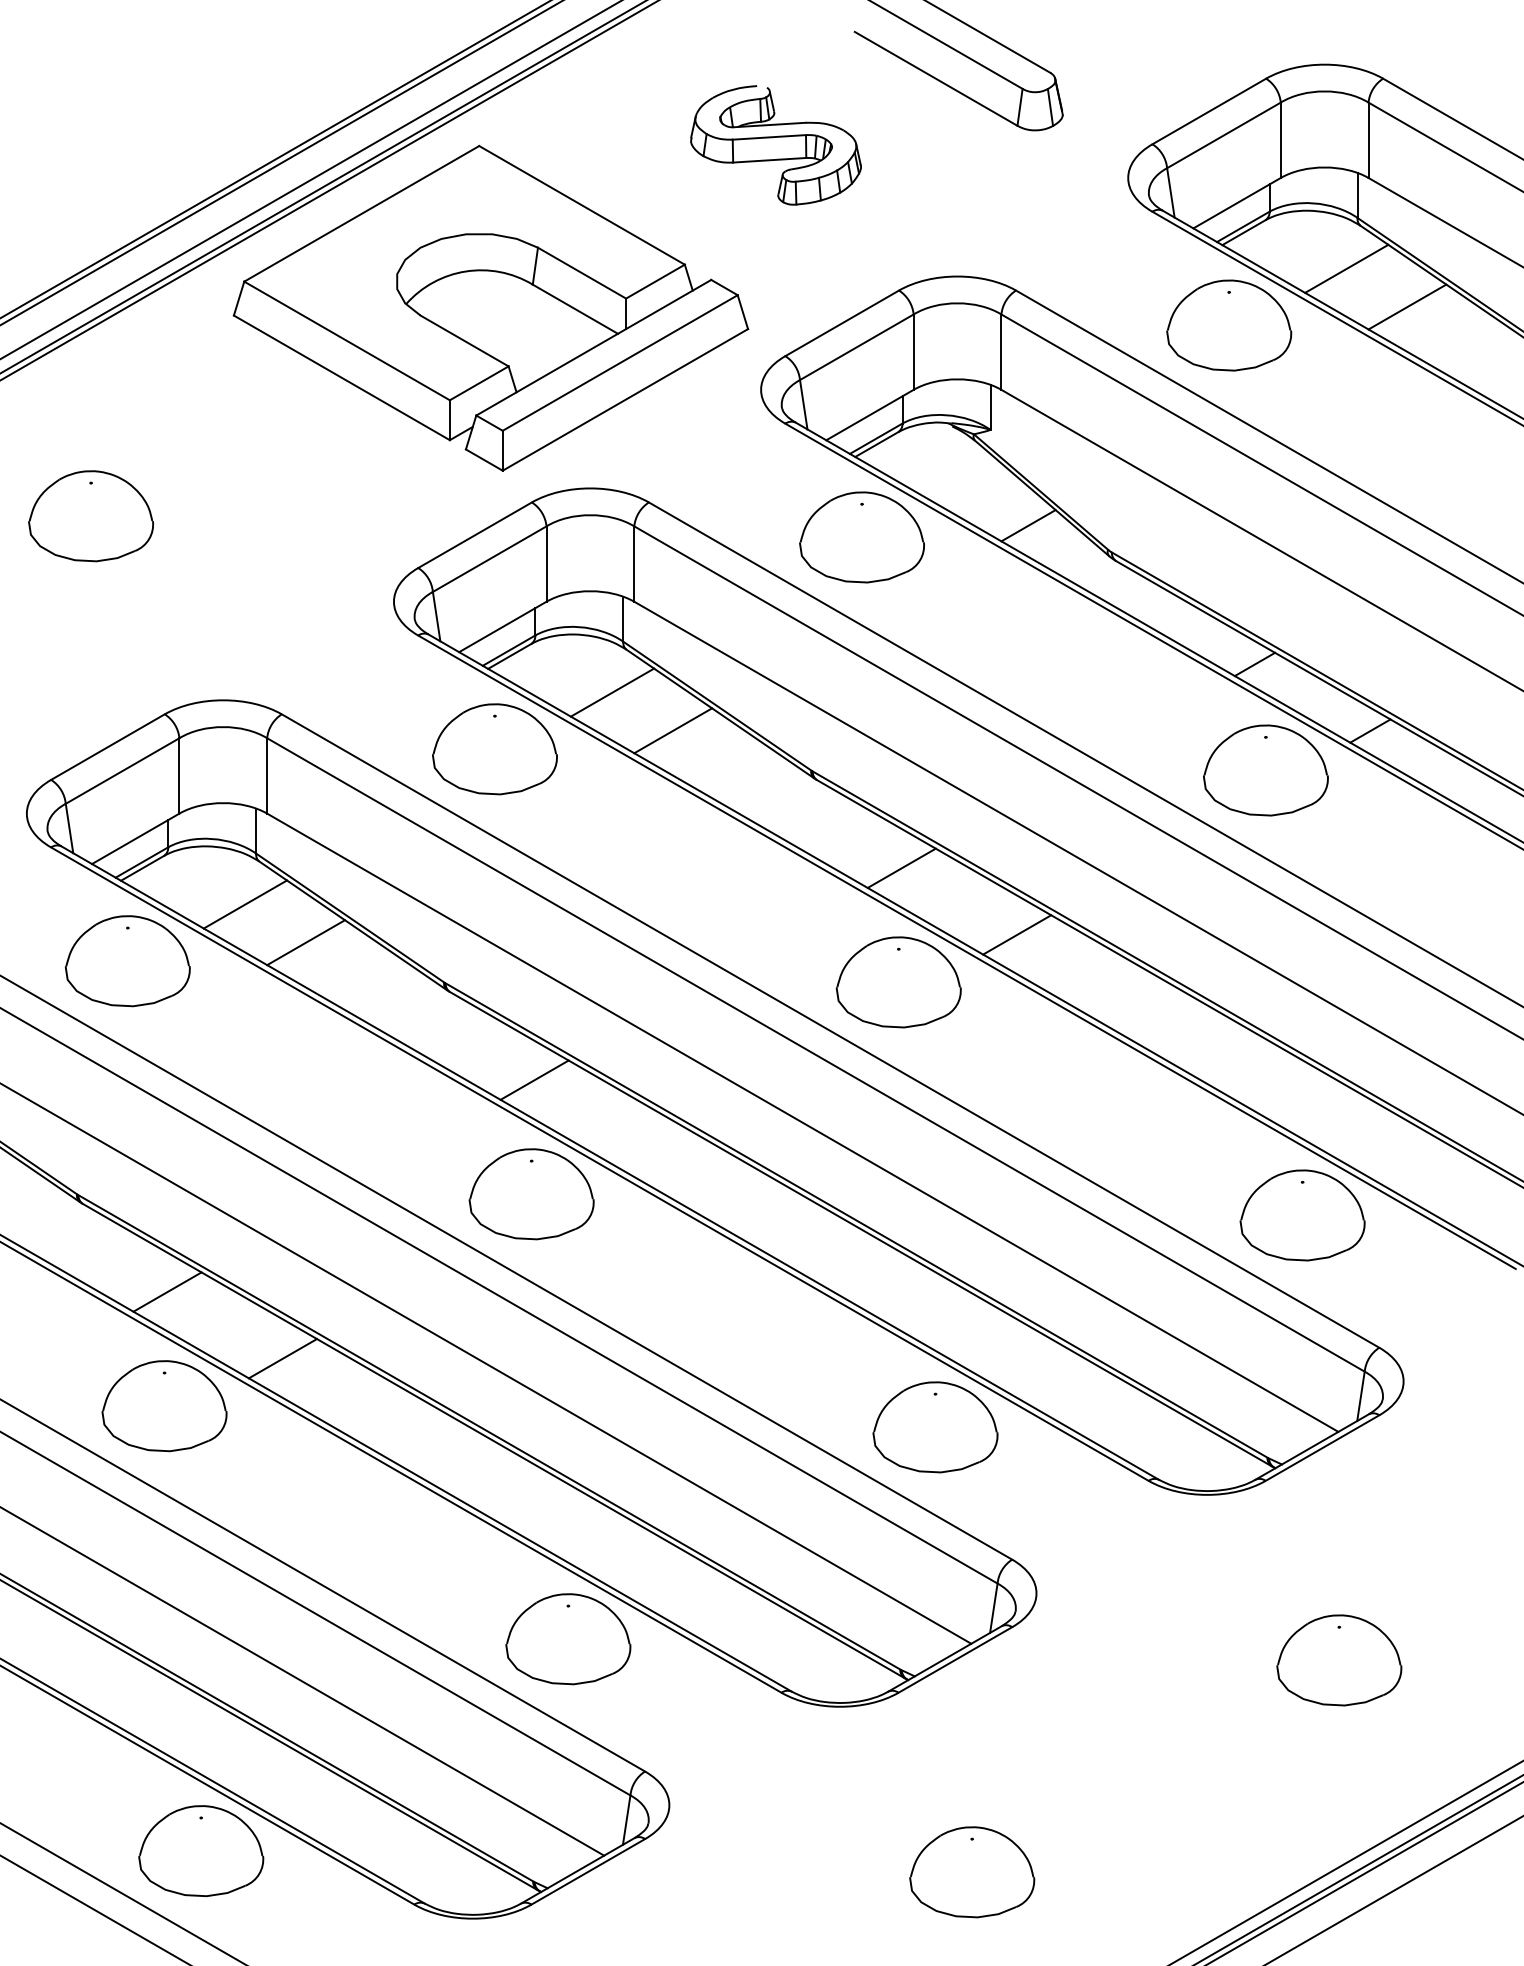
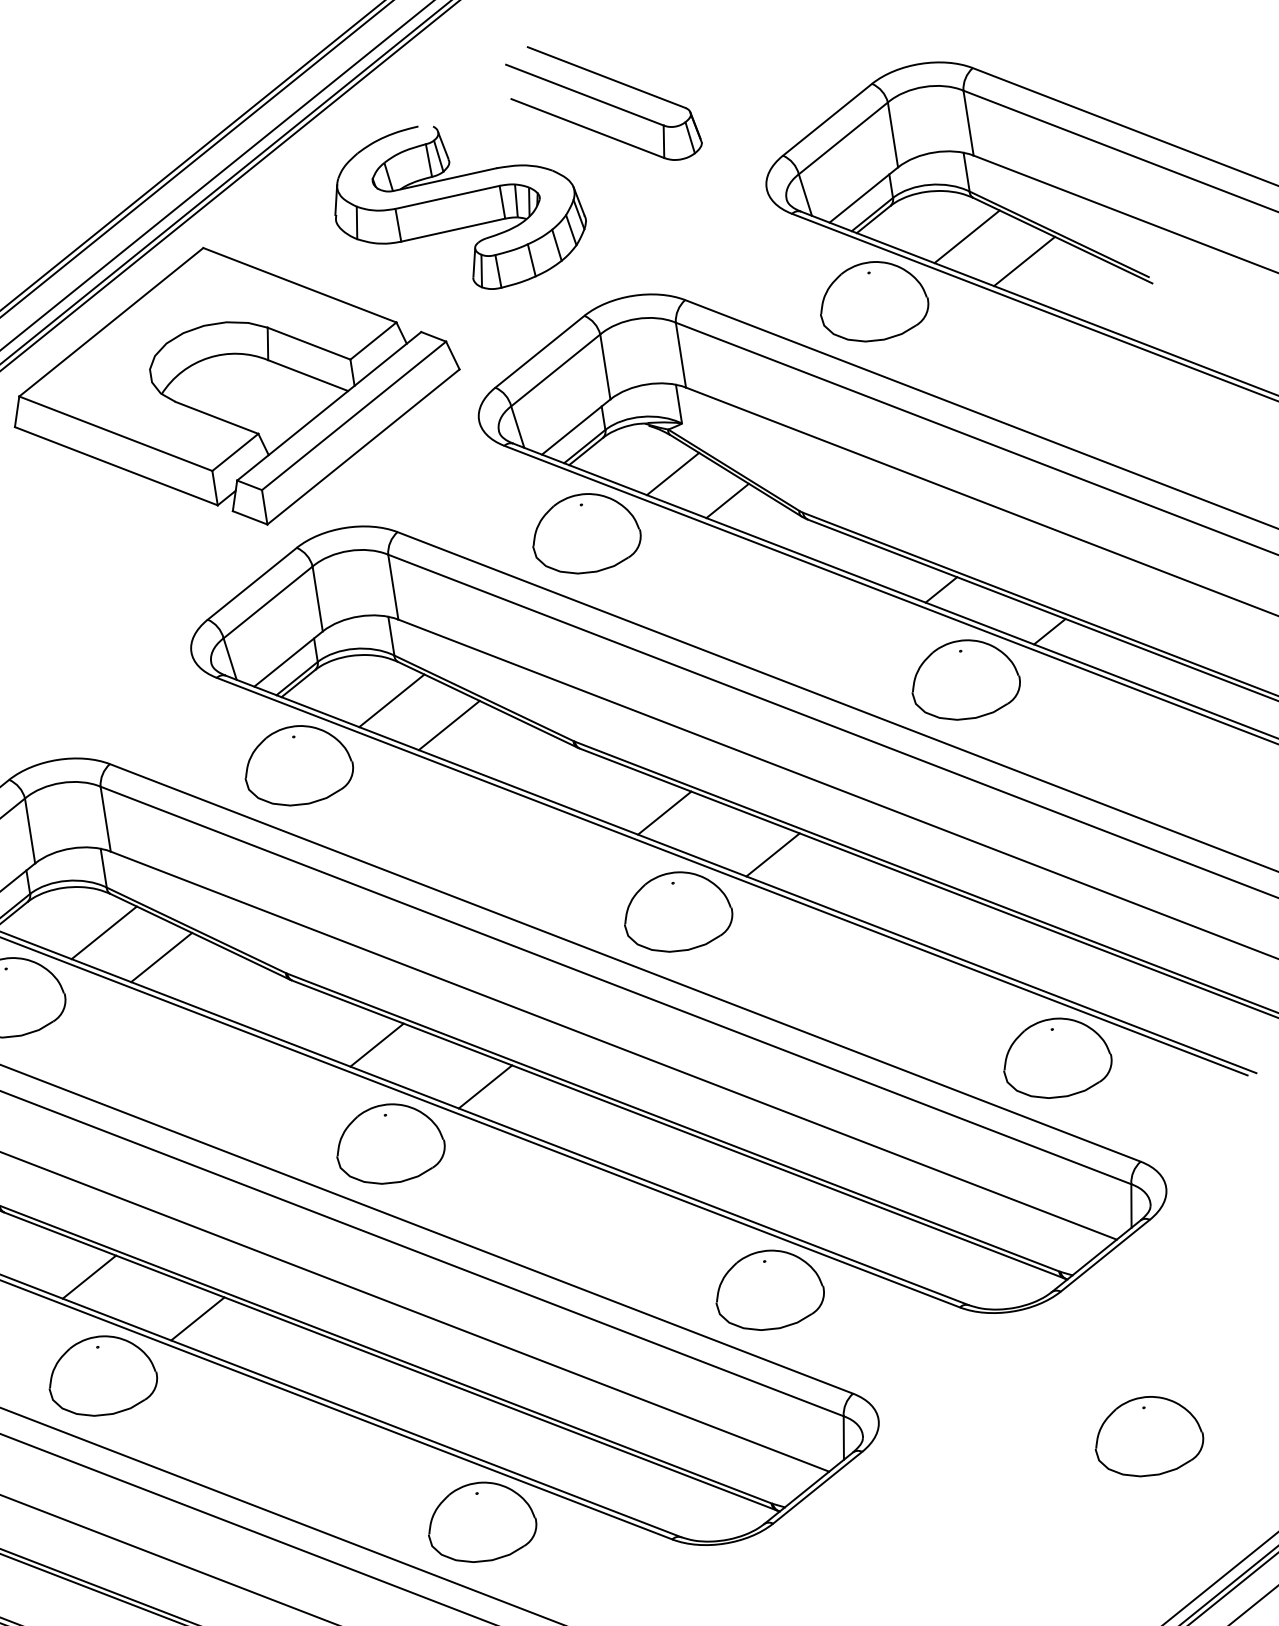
part: (775, 145) -> (458, 207), size x1.67
line: (971, 485) -> (673, 474), added
line: (650, 1146) -> (485, 1086), added

